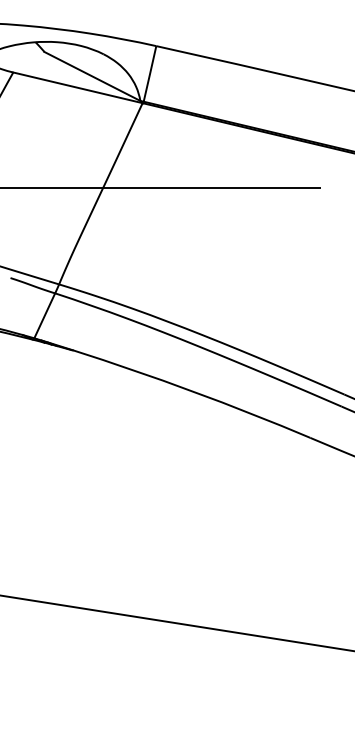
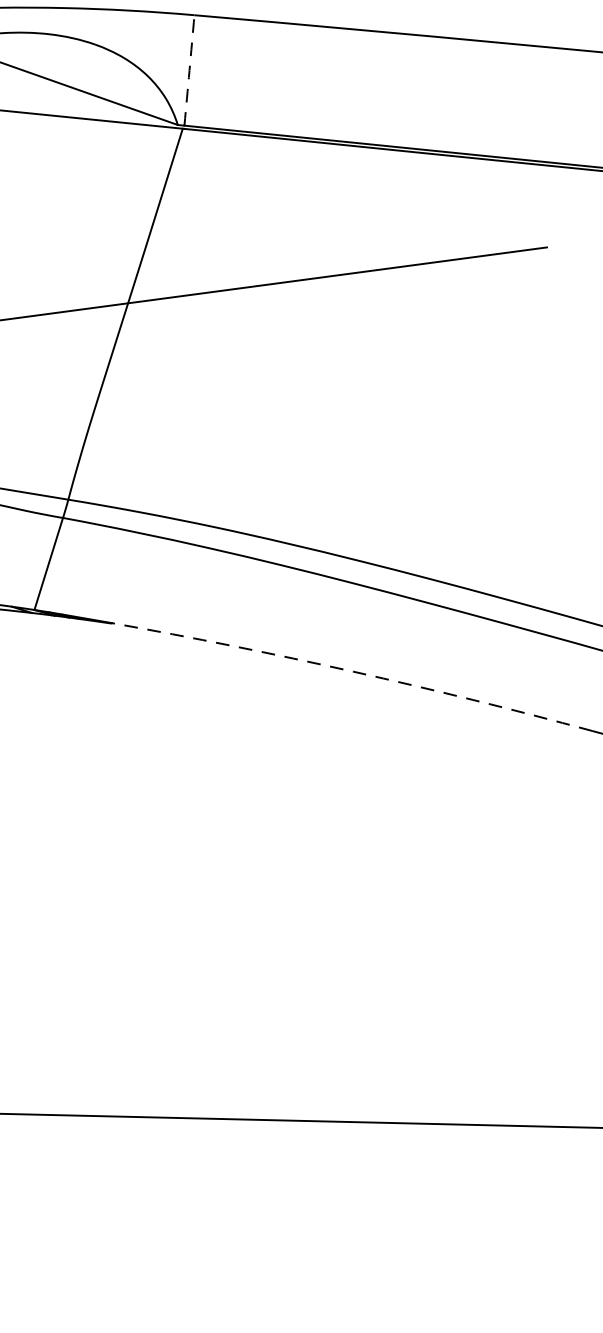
arc: (150, 73) -> (190, 69), solid -> dashed
arc: (192, 391) -> (353, 671), solid -> dashed

